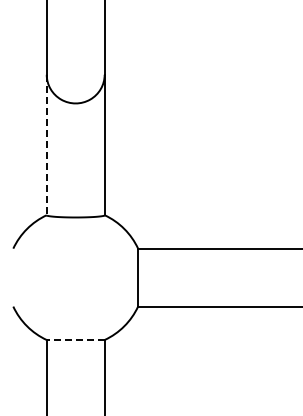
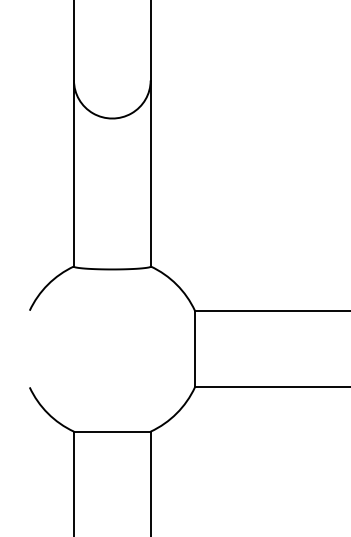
line: (46, 145) -> (73, 174), dashed -> solid
line: (75, 340) -> (112, 432), dashed -> solid

